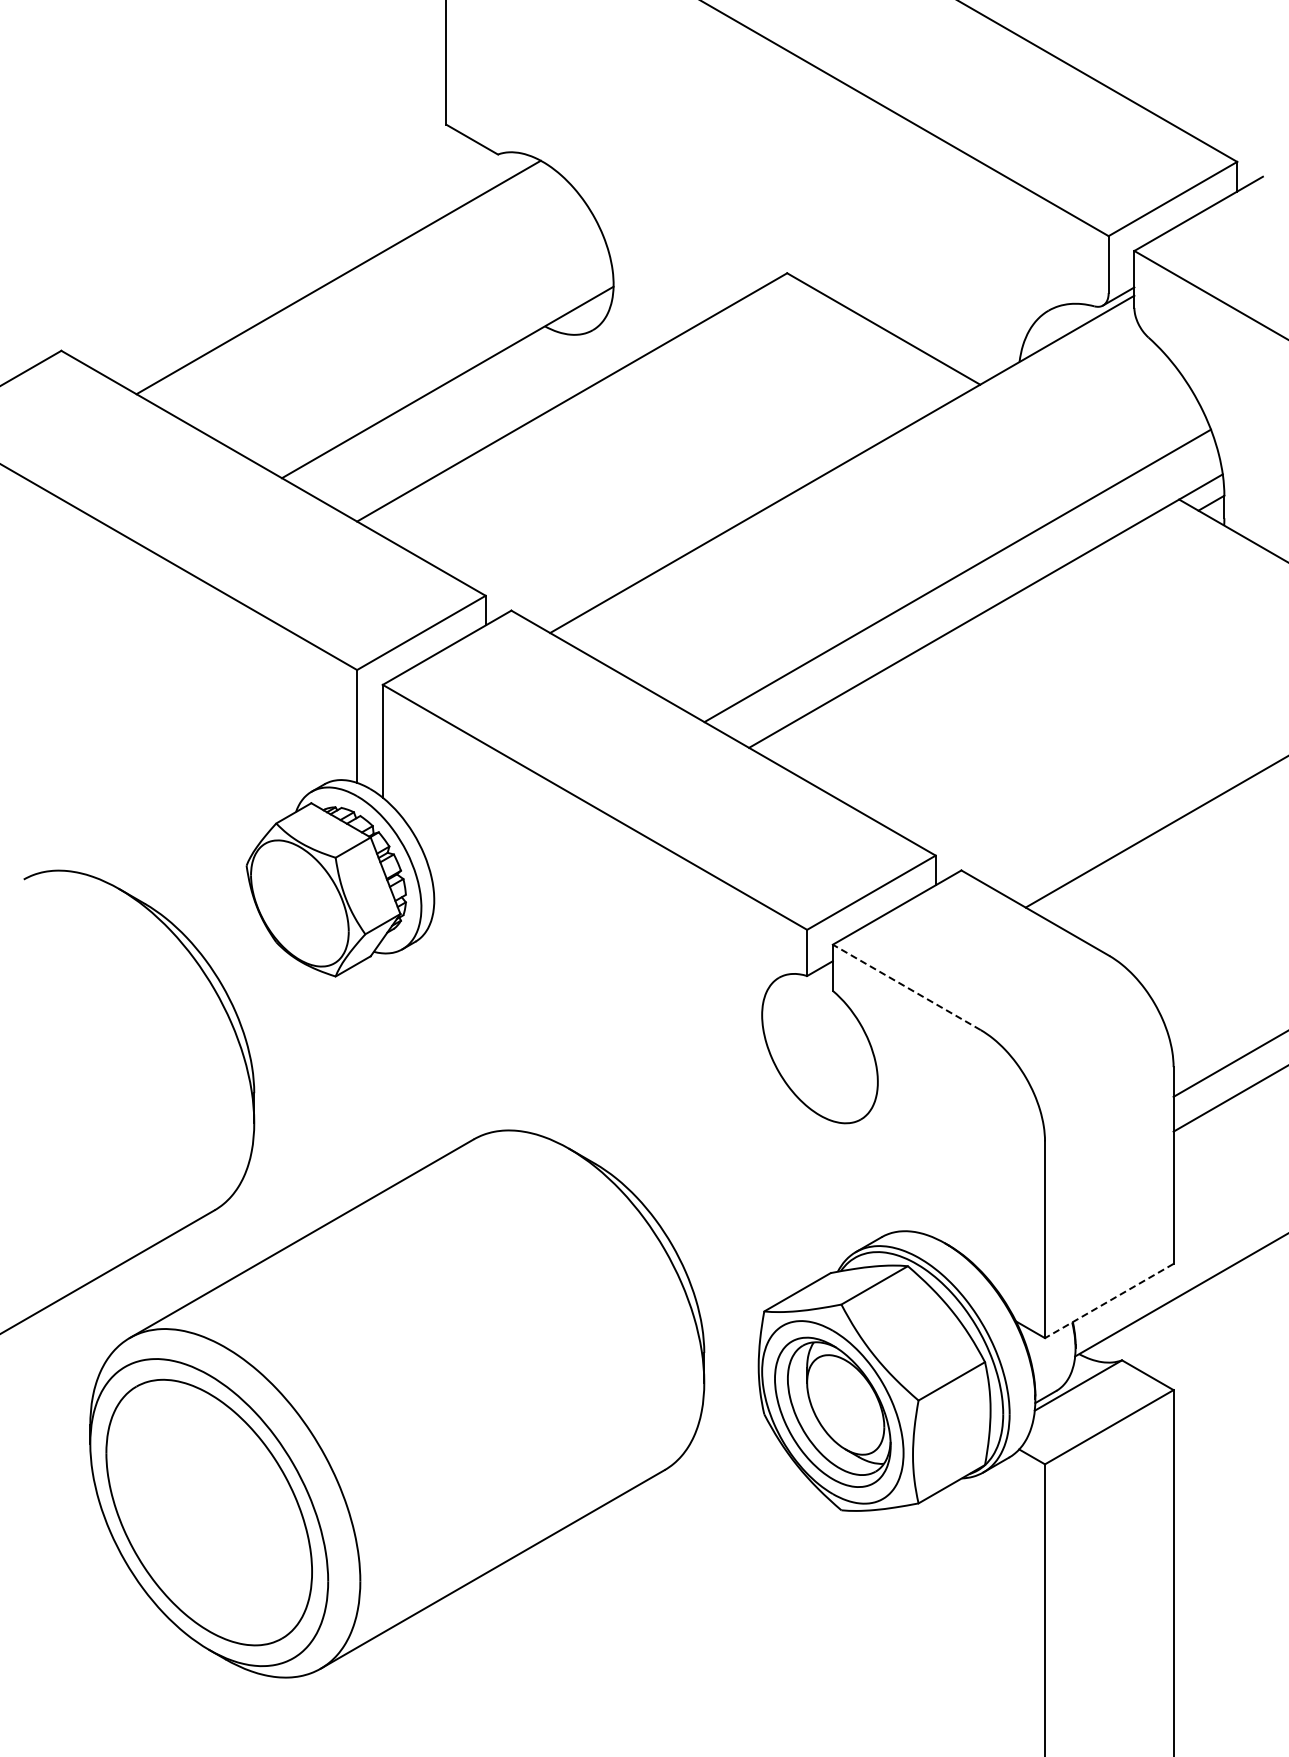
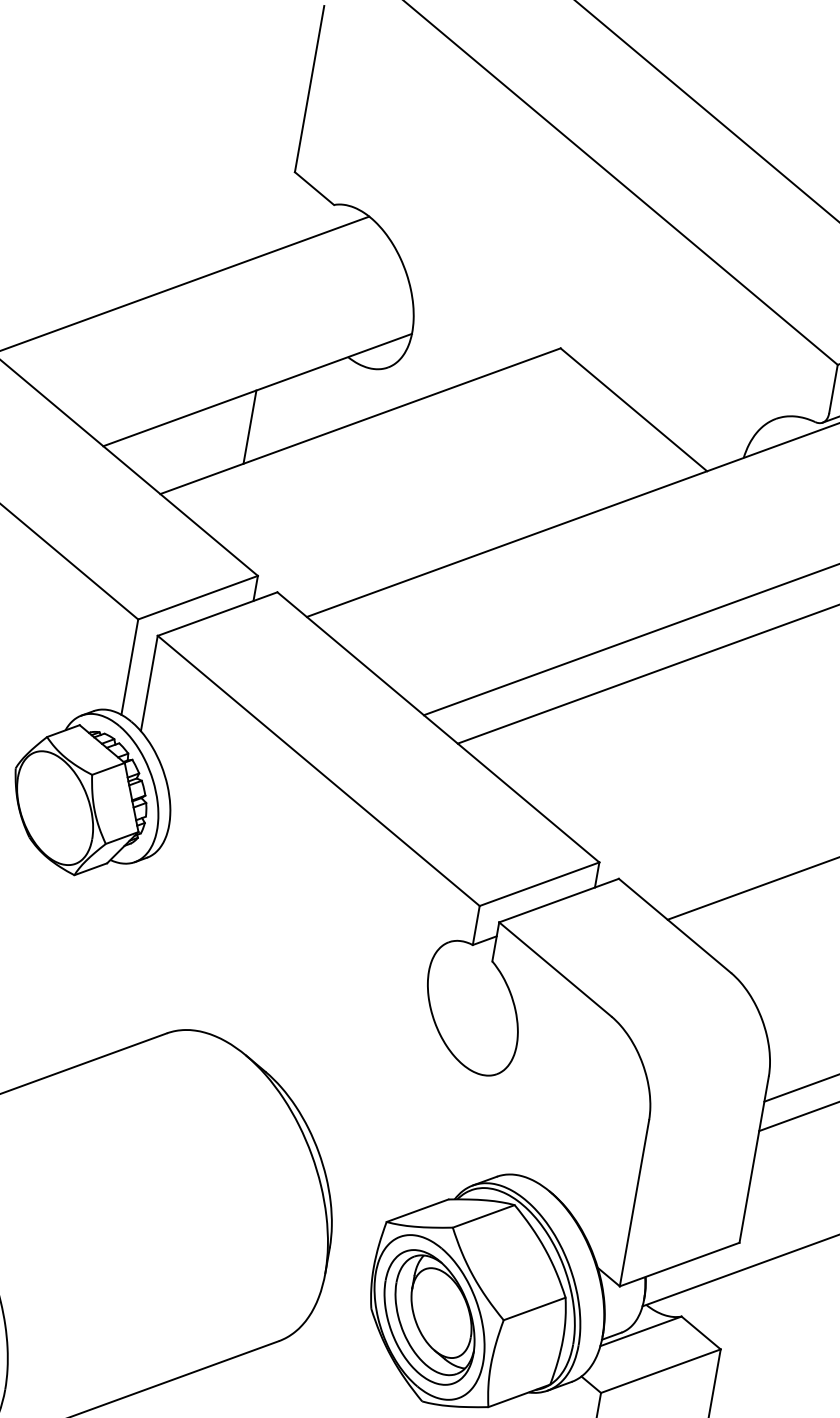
line: (446, 426) -> (250, 427), added
line: (906, 987) -> (555, 969), dashed -> solid
line: (1108, 1301) -> (678, 1264), dashed -> solid

